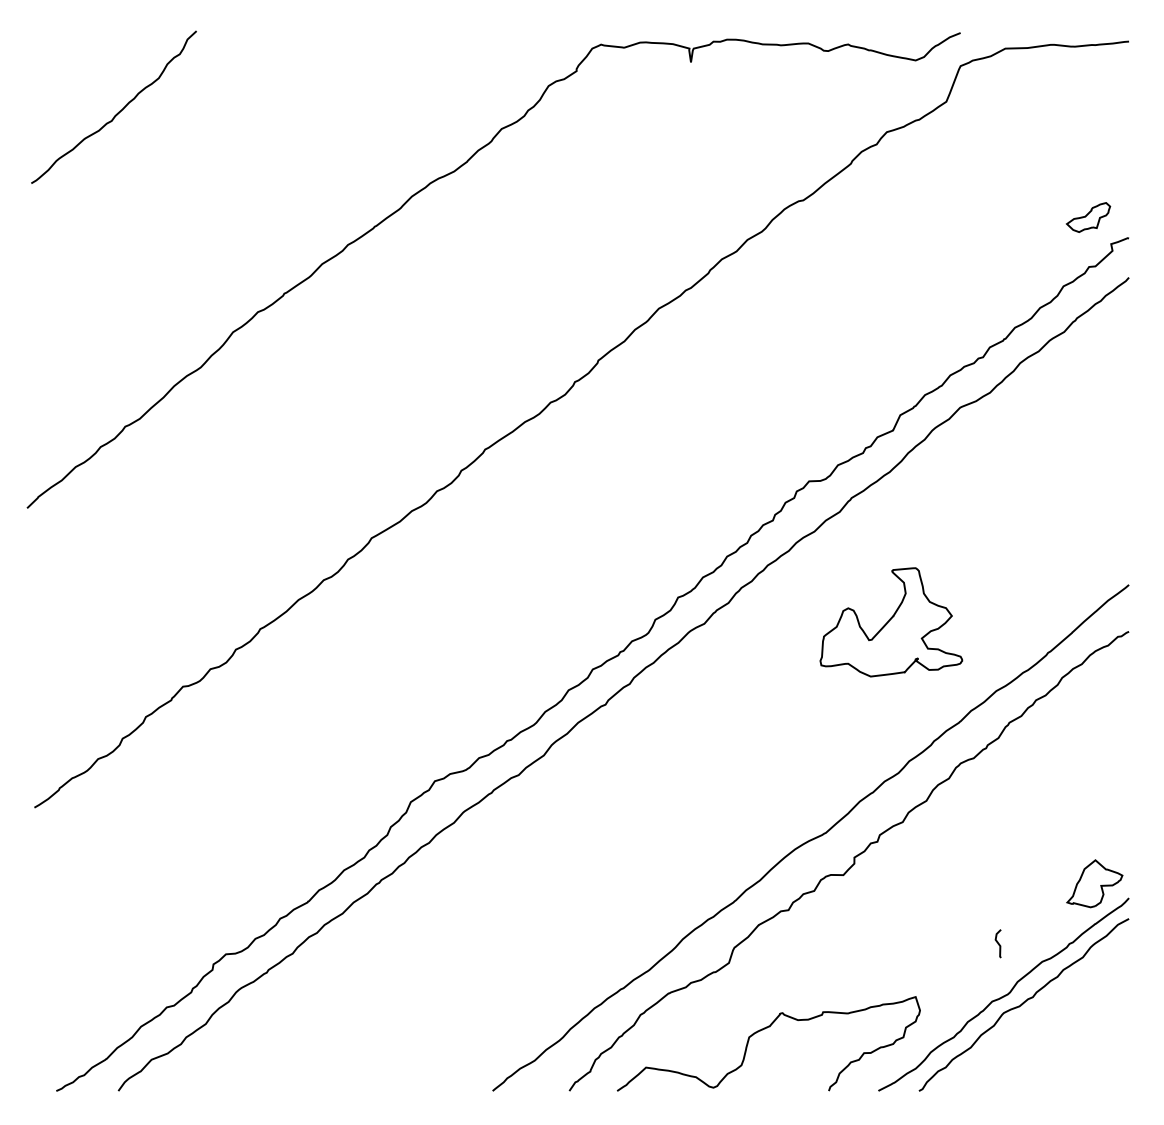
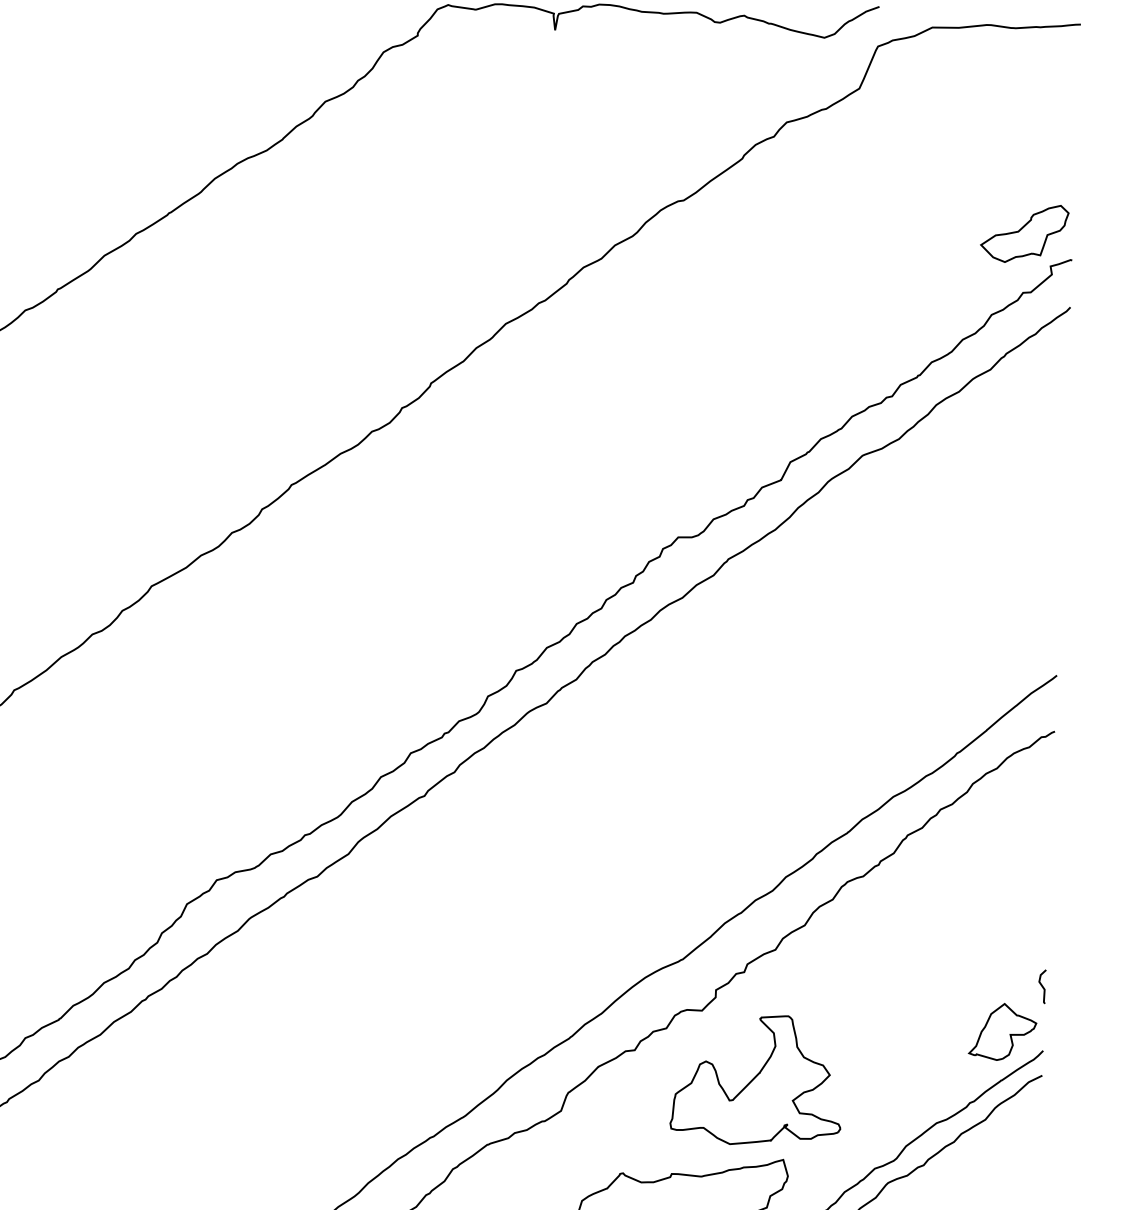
part: (1088, 217) -> (1024, 233), size x1.67
part: (891, 622) -> (757, 1080), moved
curve: (997, 943) -> (1041, 986), moved

